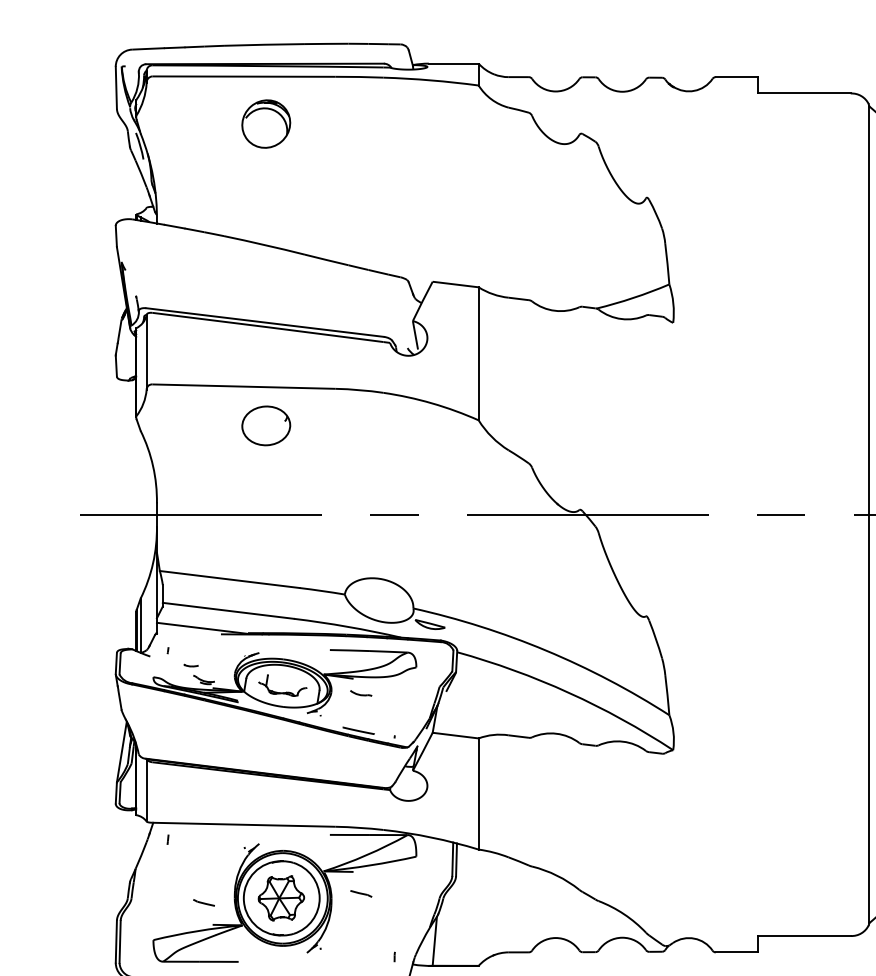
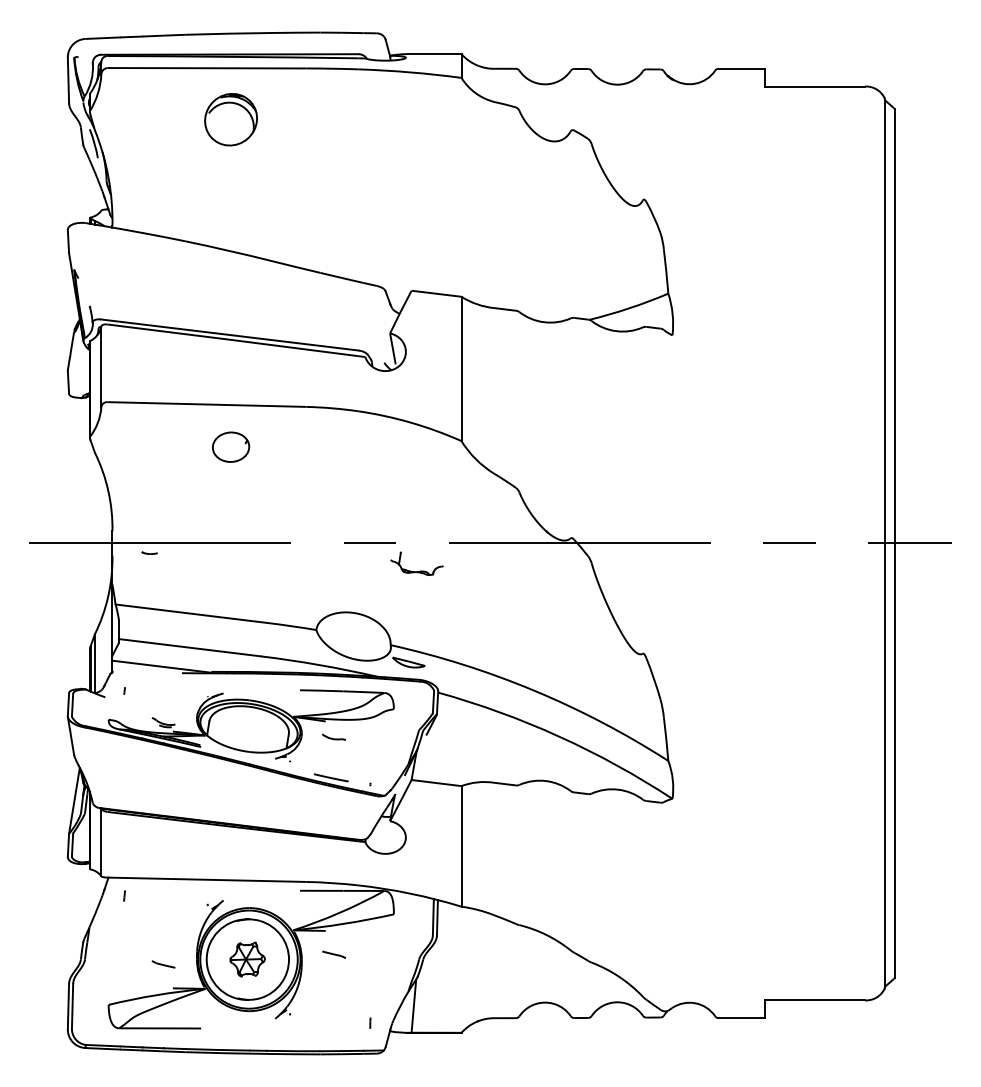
part: (265, 426) -> (230, 447), size x0.7
line: (191, 665) -> (149, 553), moved
part: (282, 692) -> (416, 571), moved
part: (281, 898) -> (247, 959), size x0.7

